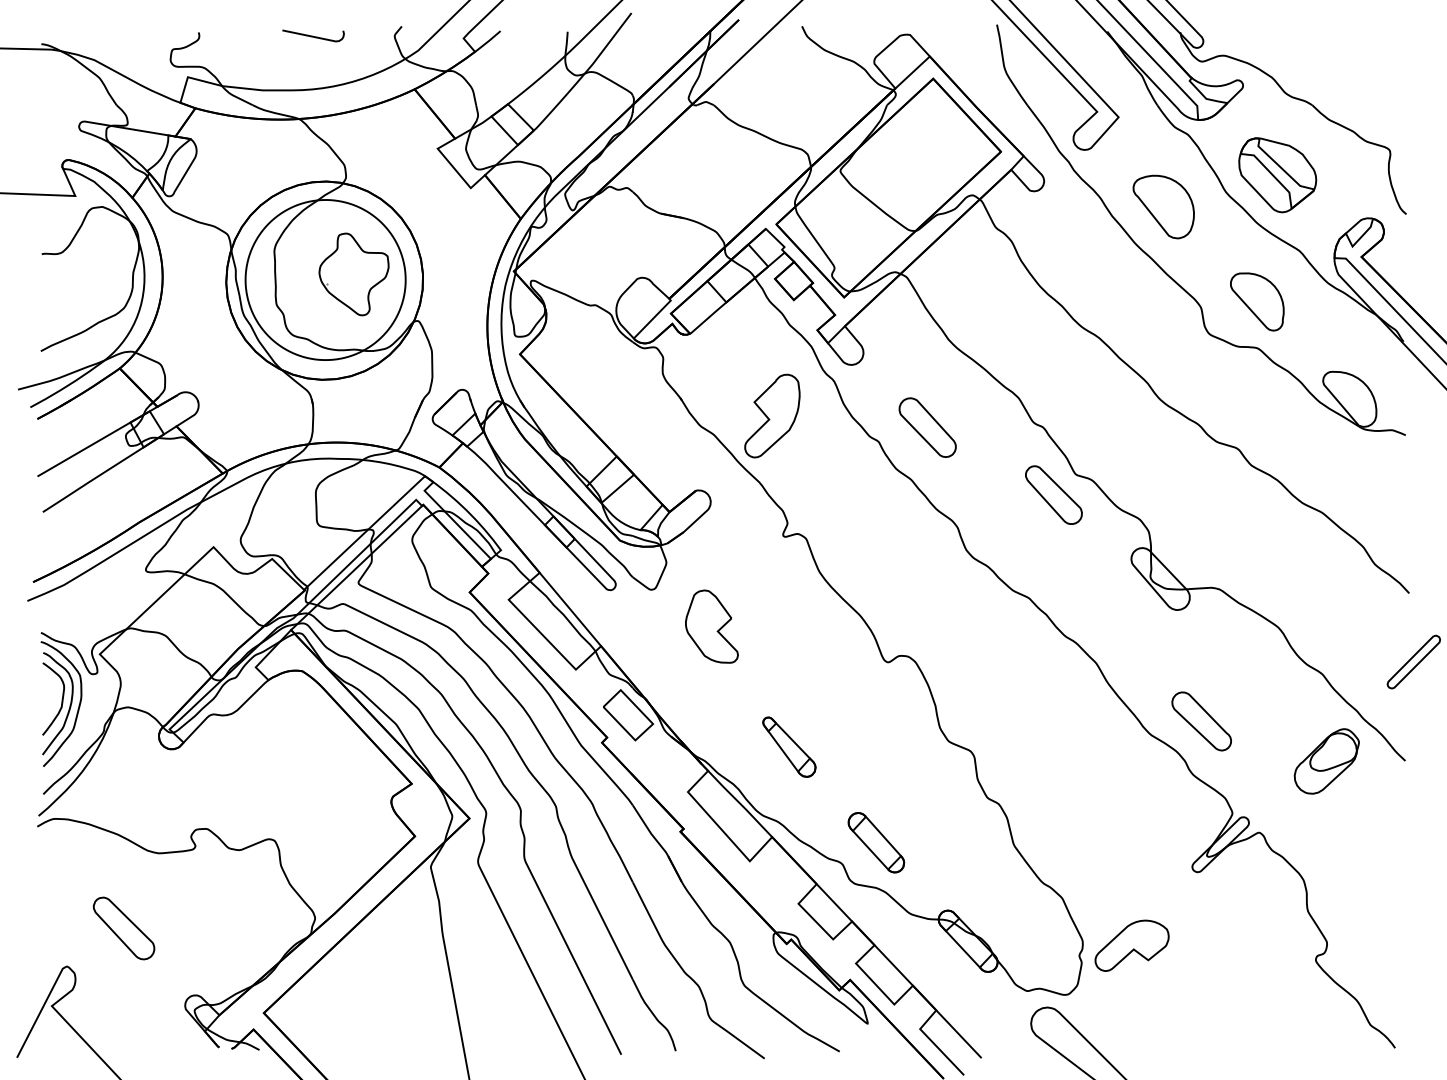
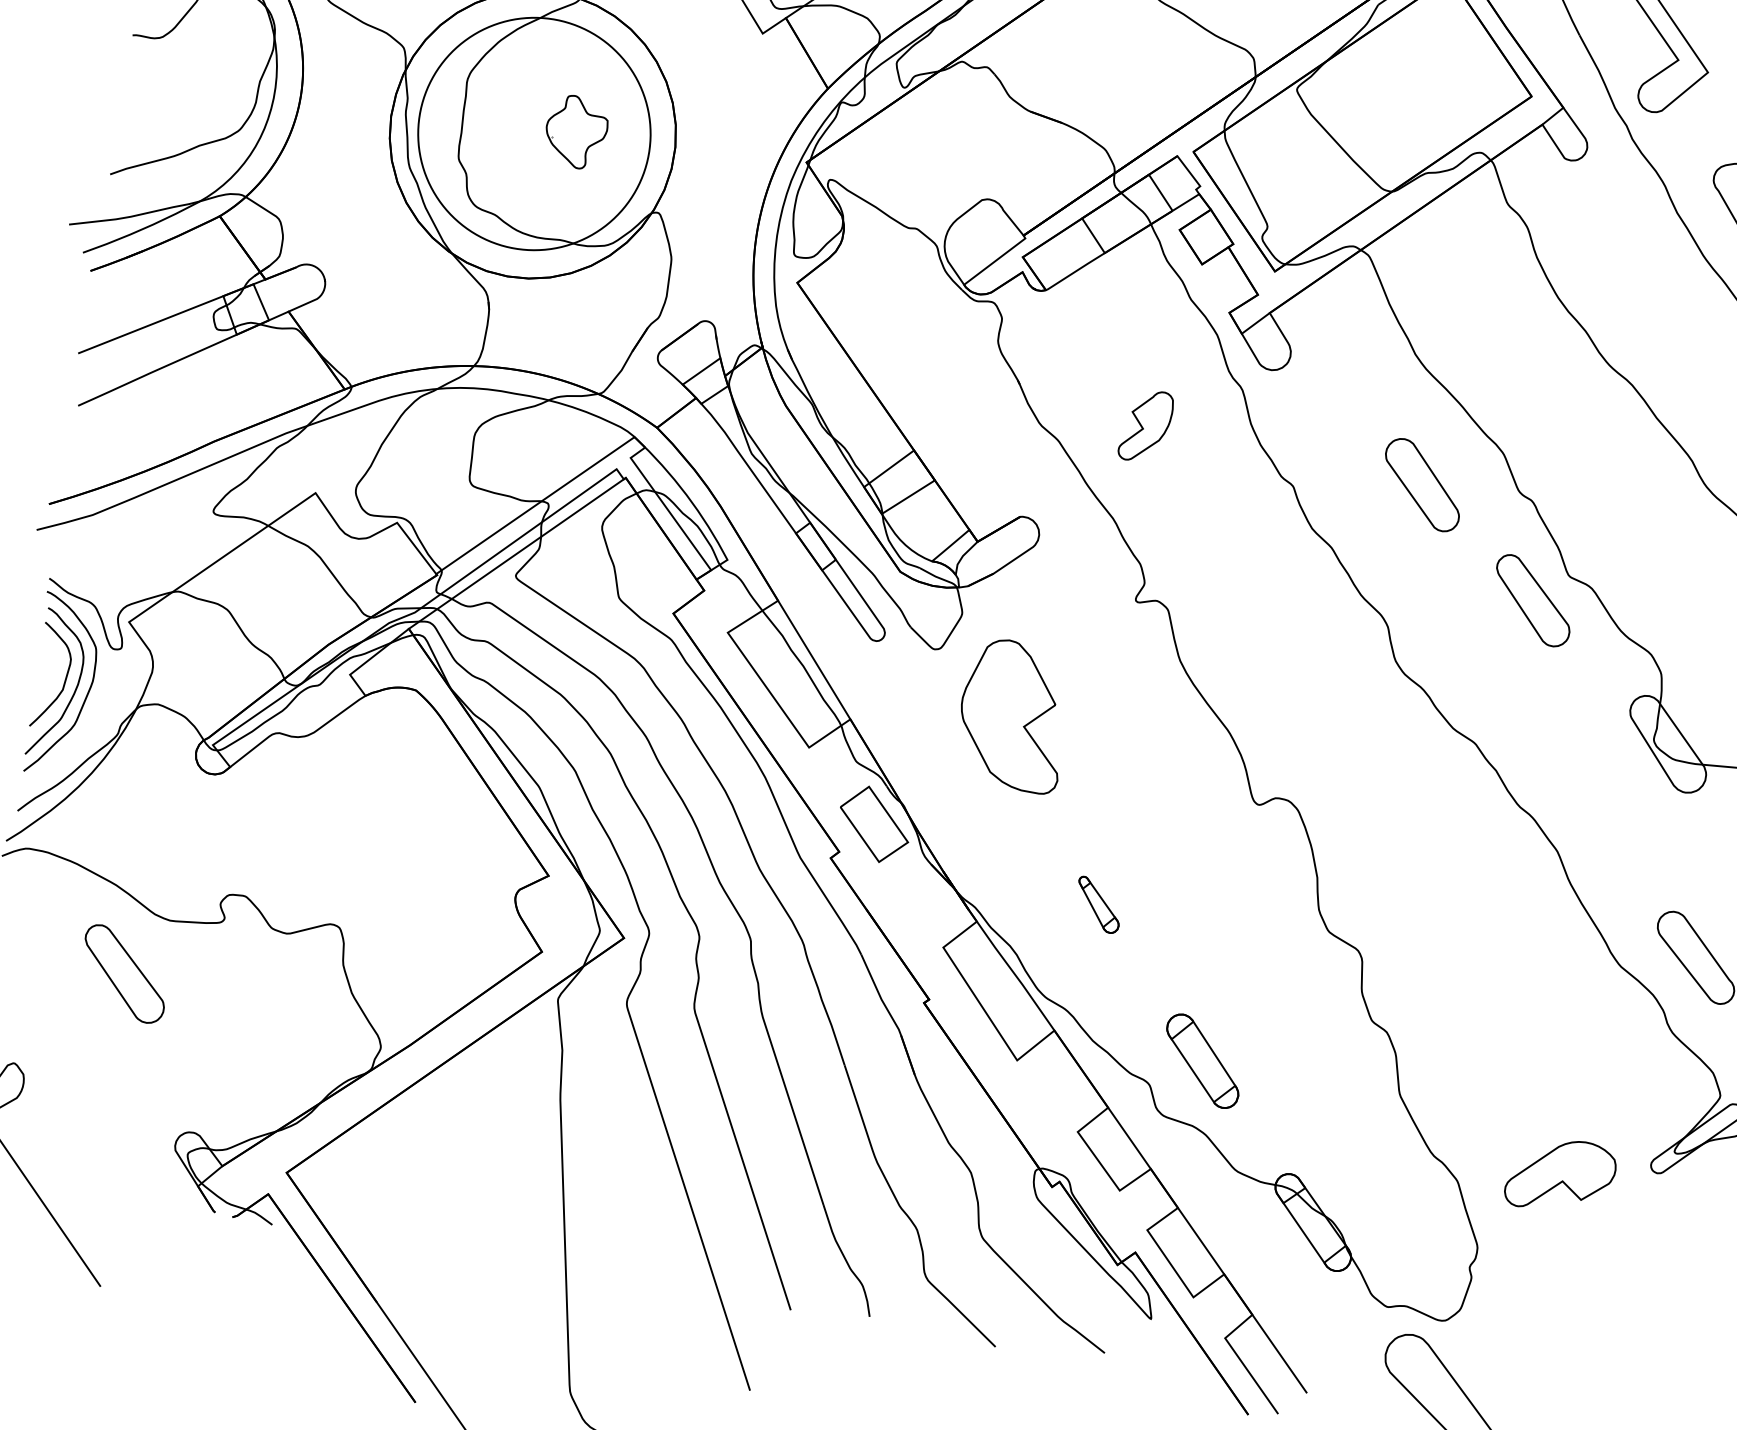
part: (353, 274) -> (575, 132), size x0.6
part: (772, 415) -> (1146, 425), size x0.6
part: (927, 427) -> (1422, 484), moved
part: (711, 626) -> (1013, 715), size x1.4
part: (789, 746) -> (1098, 904), size x0.6
part: (123, 928) -> (123, 974), moved
part: (1131, 945) -> (1560, 1175), moved

